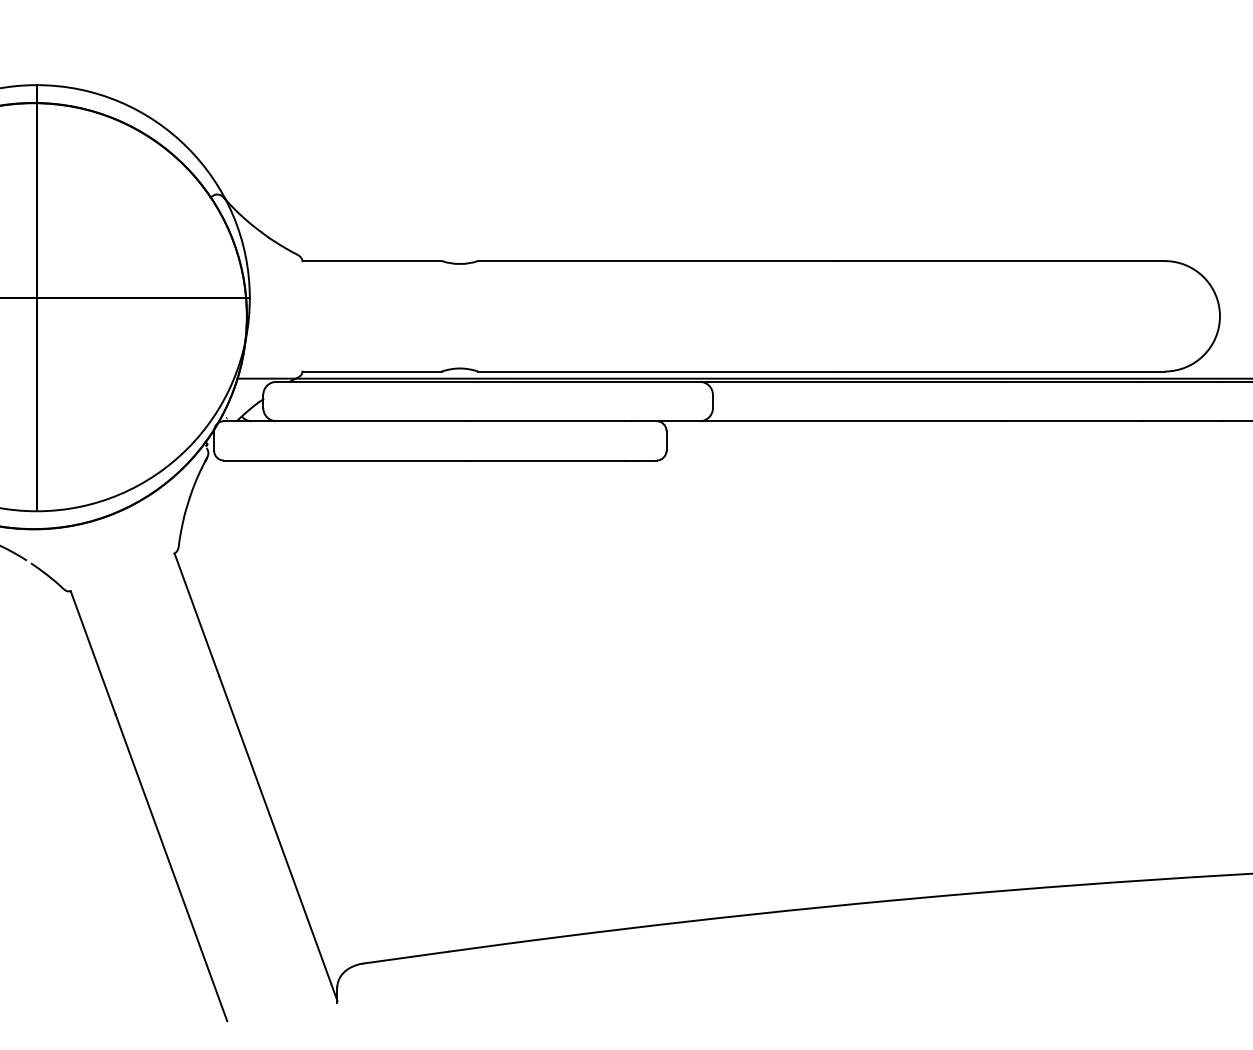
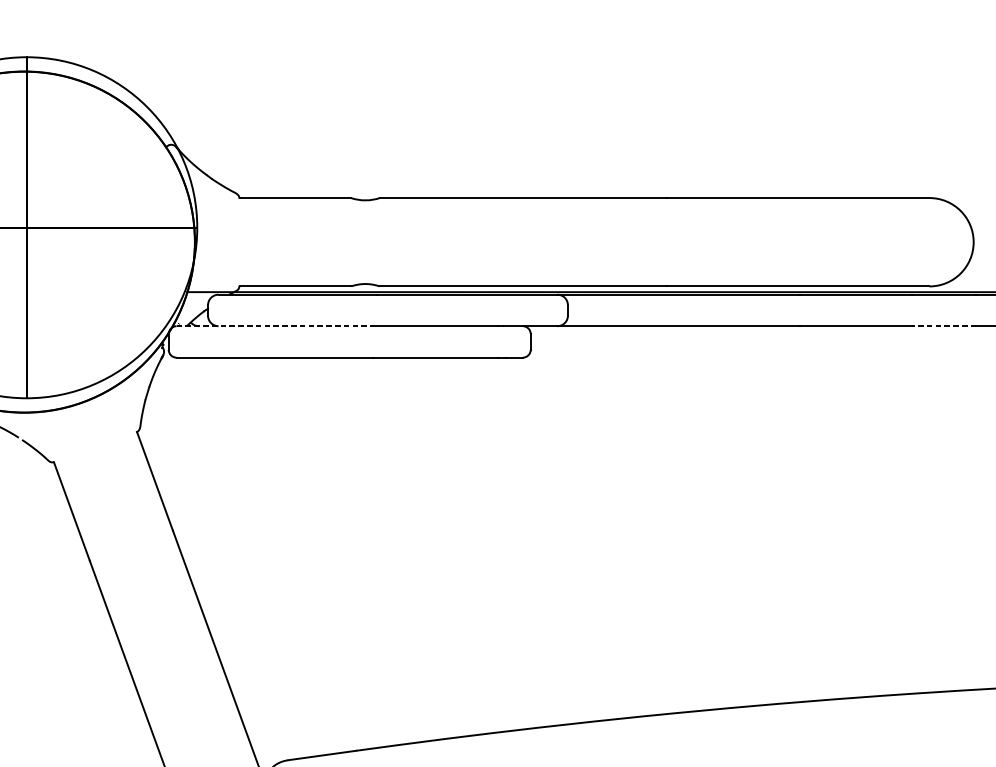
line: (346, 421) -> (274, 326), solid -> dashed
line: (1182, 421) -> (943, 326), solid -> dashed

